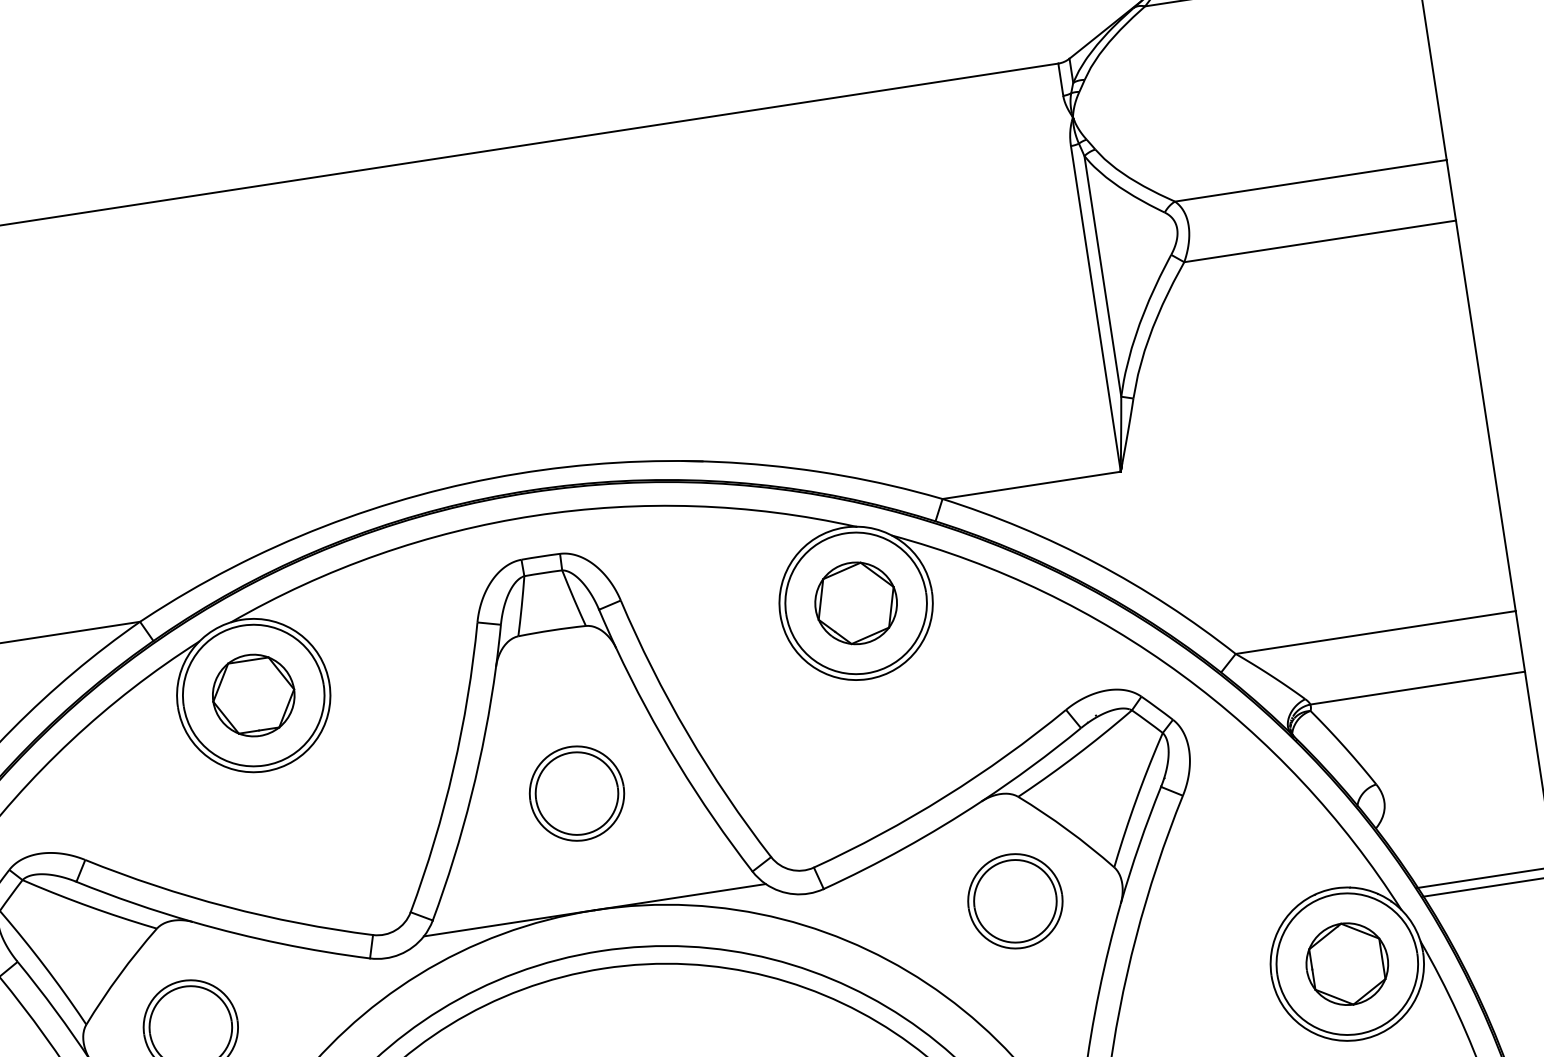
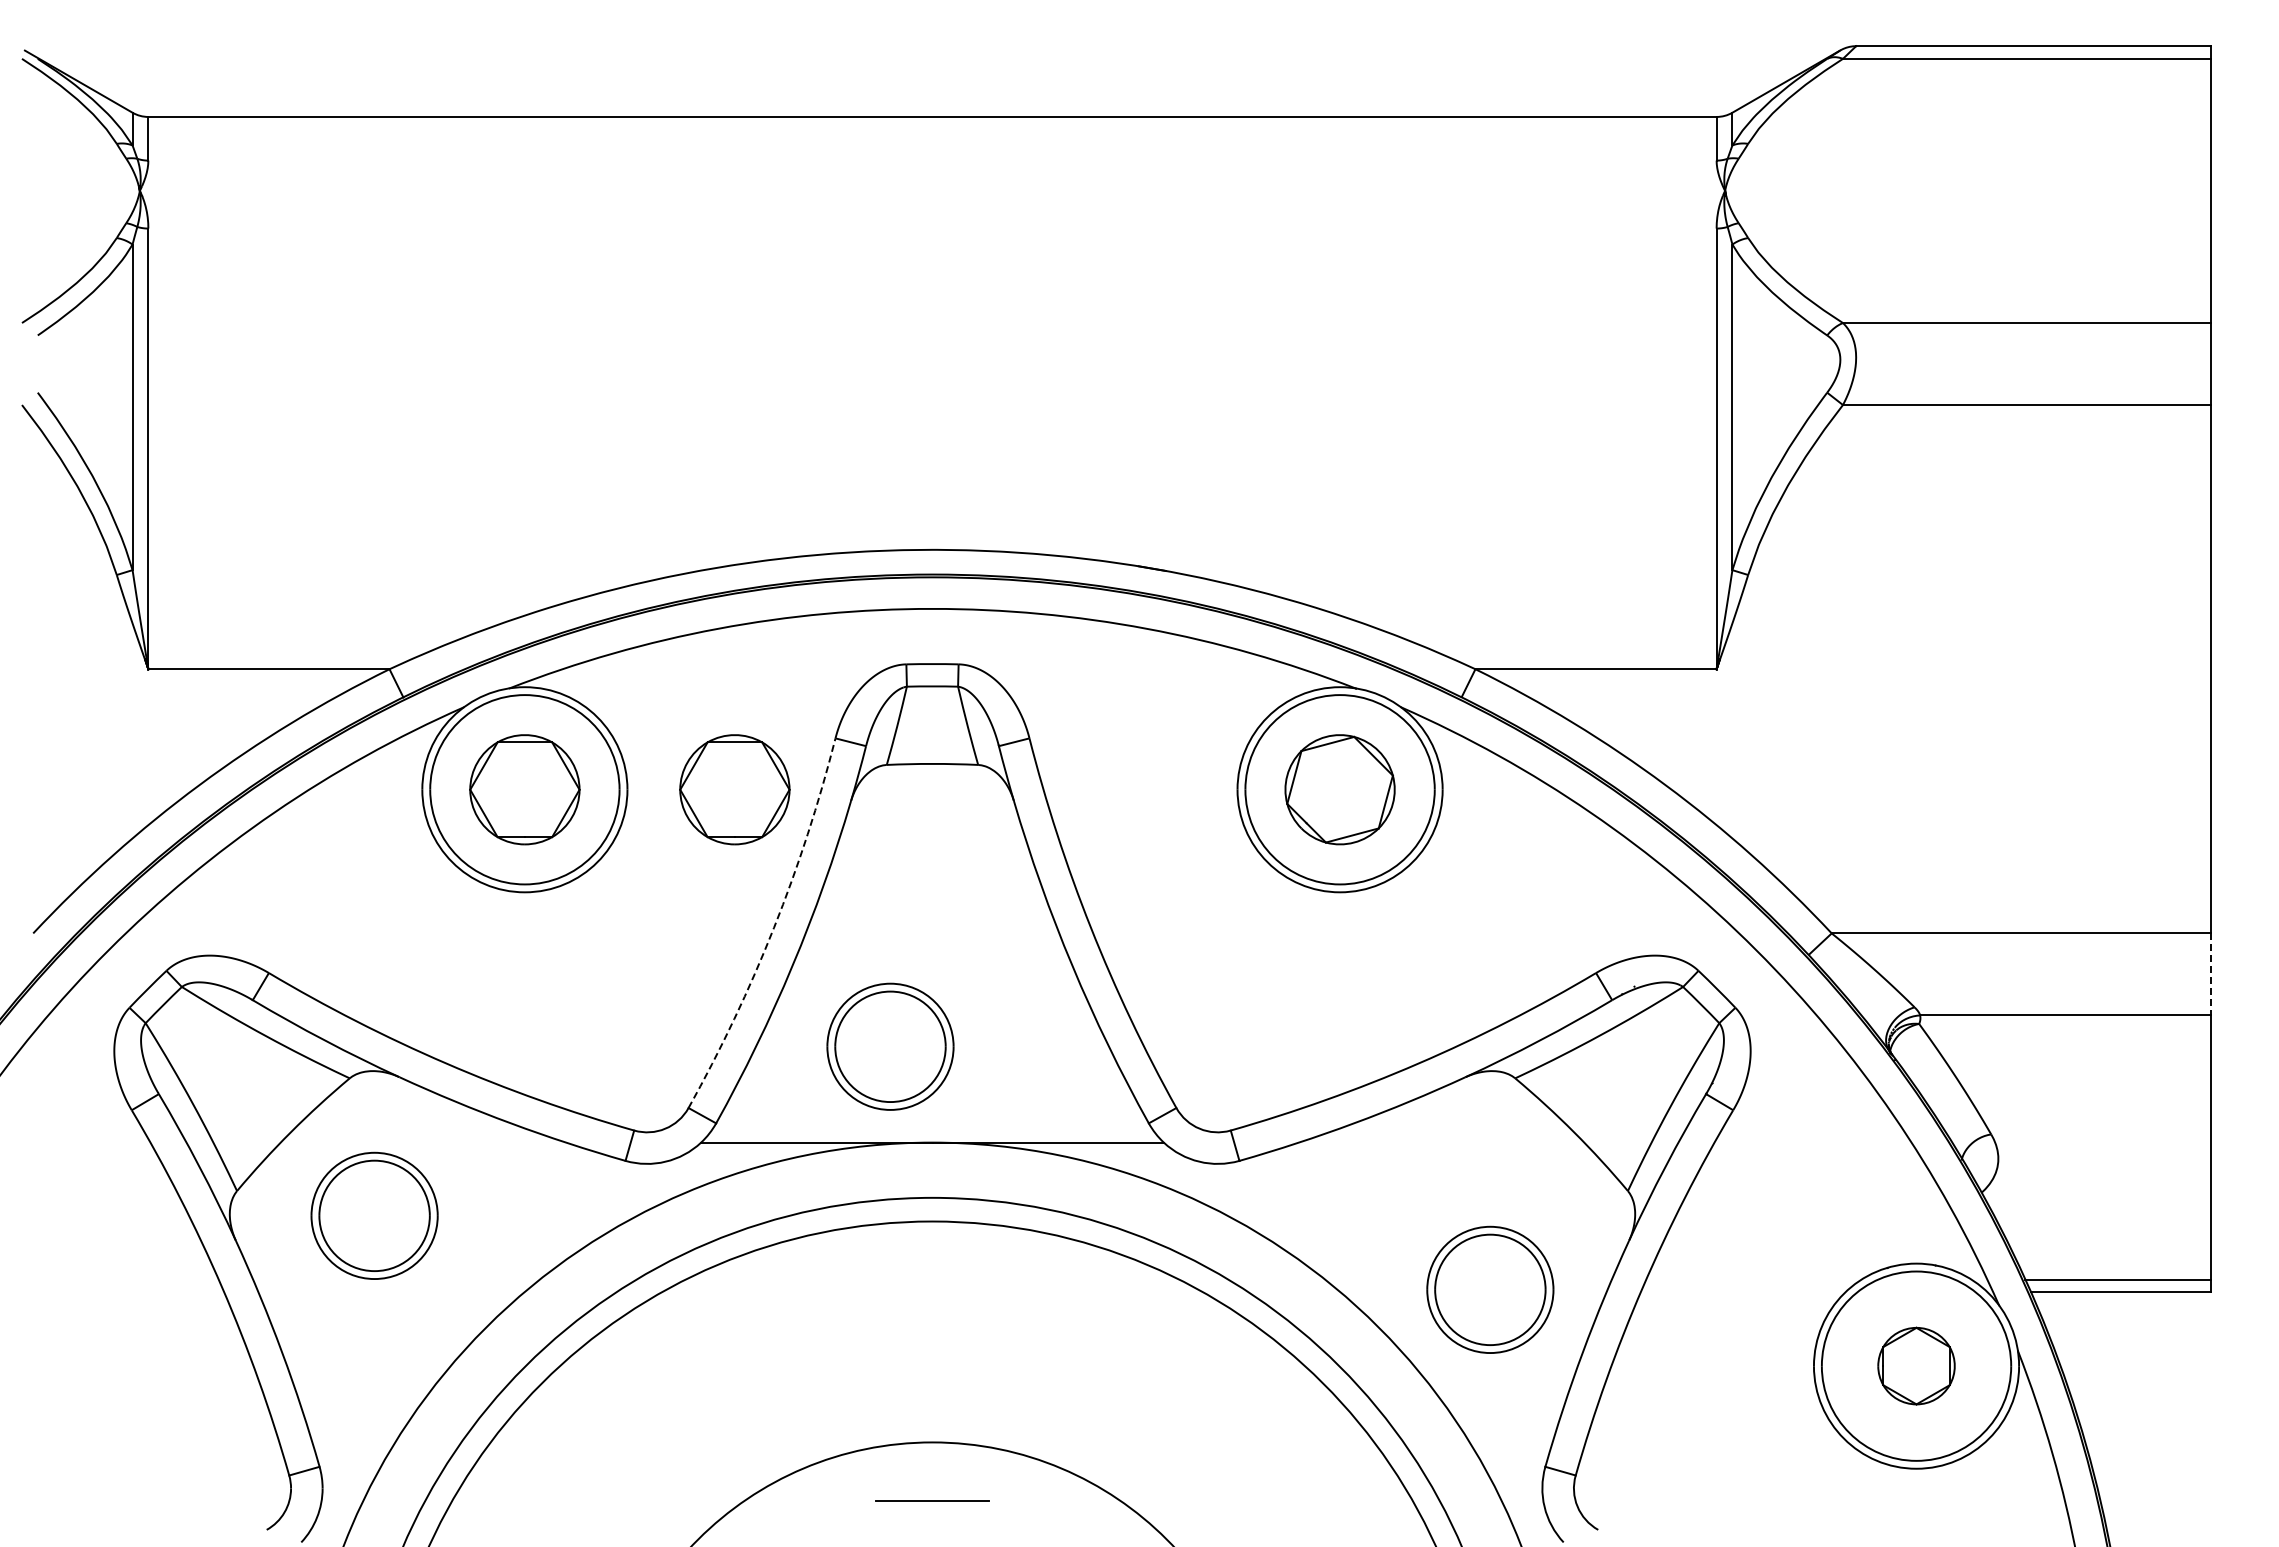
line: (1520, 641) -> (2210, 974), solid -> dashed
part: (408, 671) -> (734, 789), added
arc: (453, 769) -> (773, 927), solid -> dashed
part: (576, 793) -> (890, 1046), moved
part: (1015, 900) -> (1490, 1289), moved
part: (1347, 963) -> (1916, 1365), size x0.7

